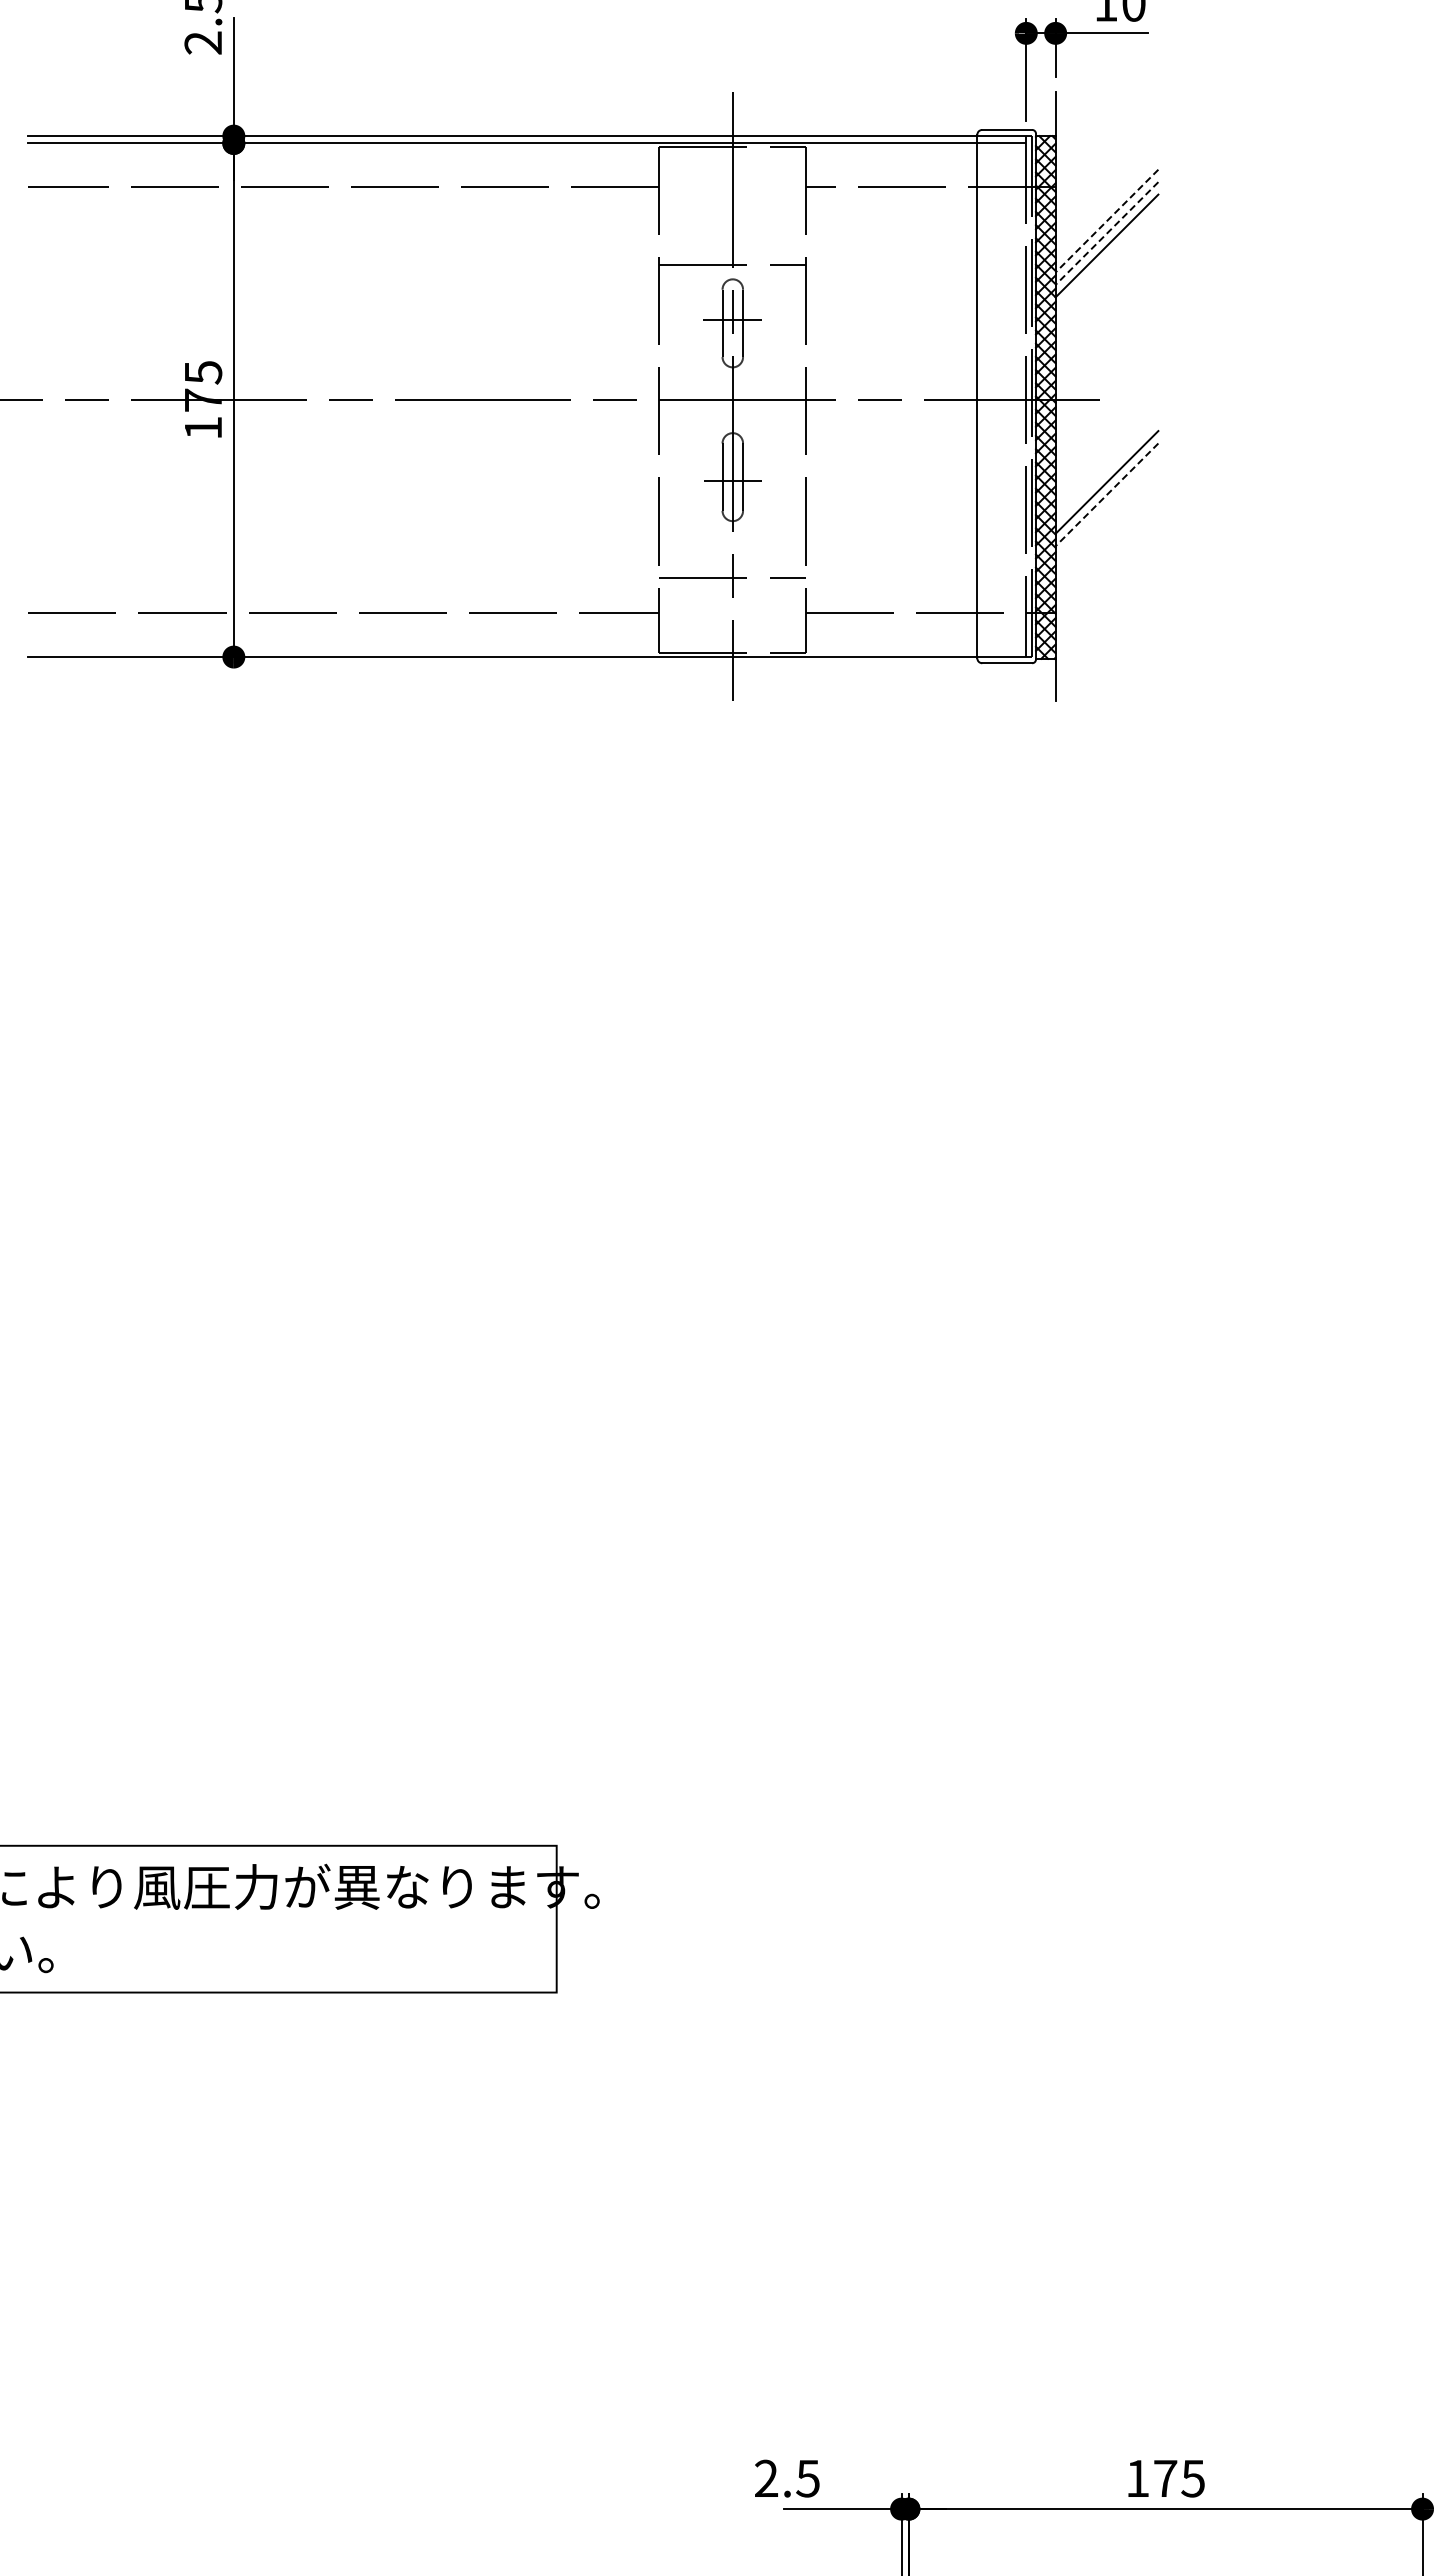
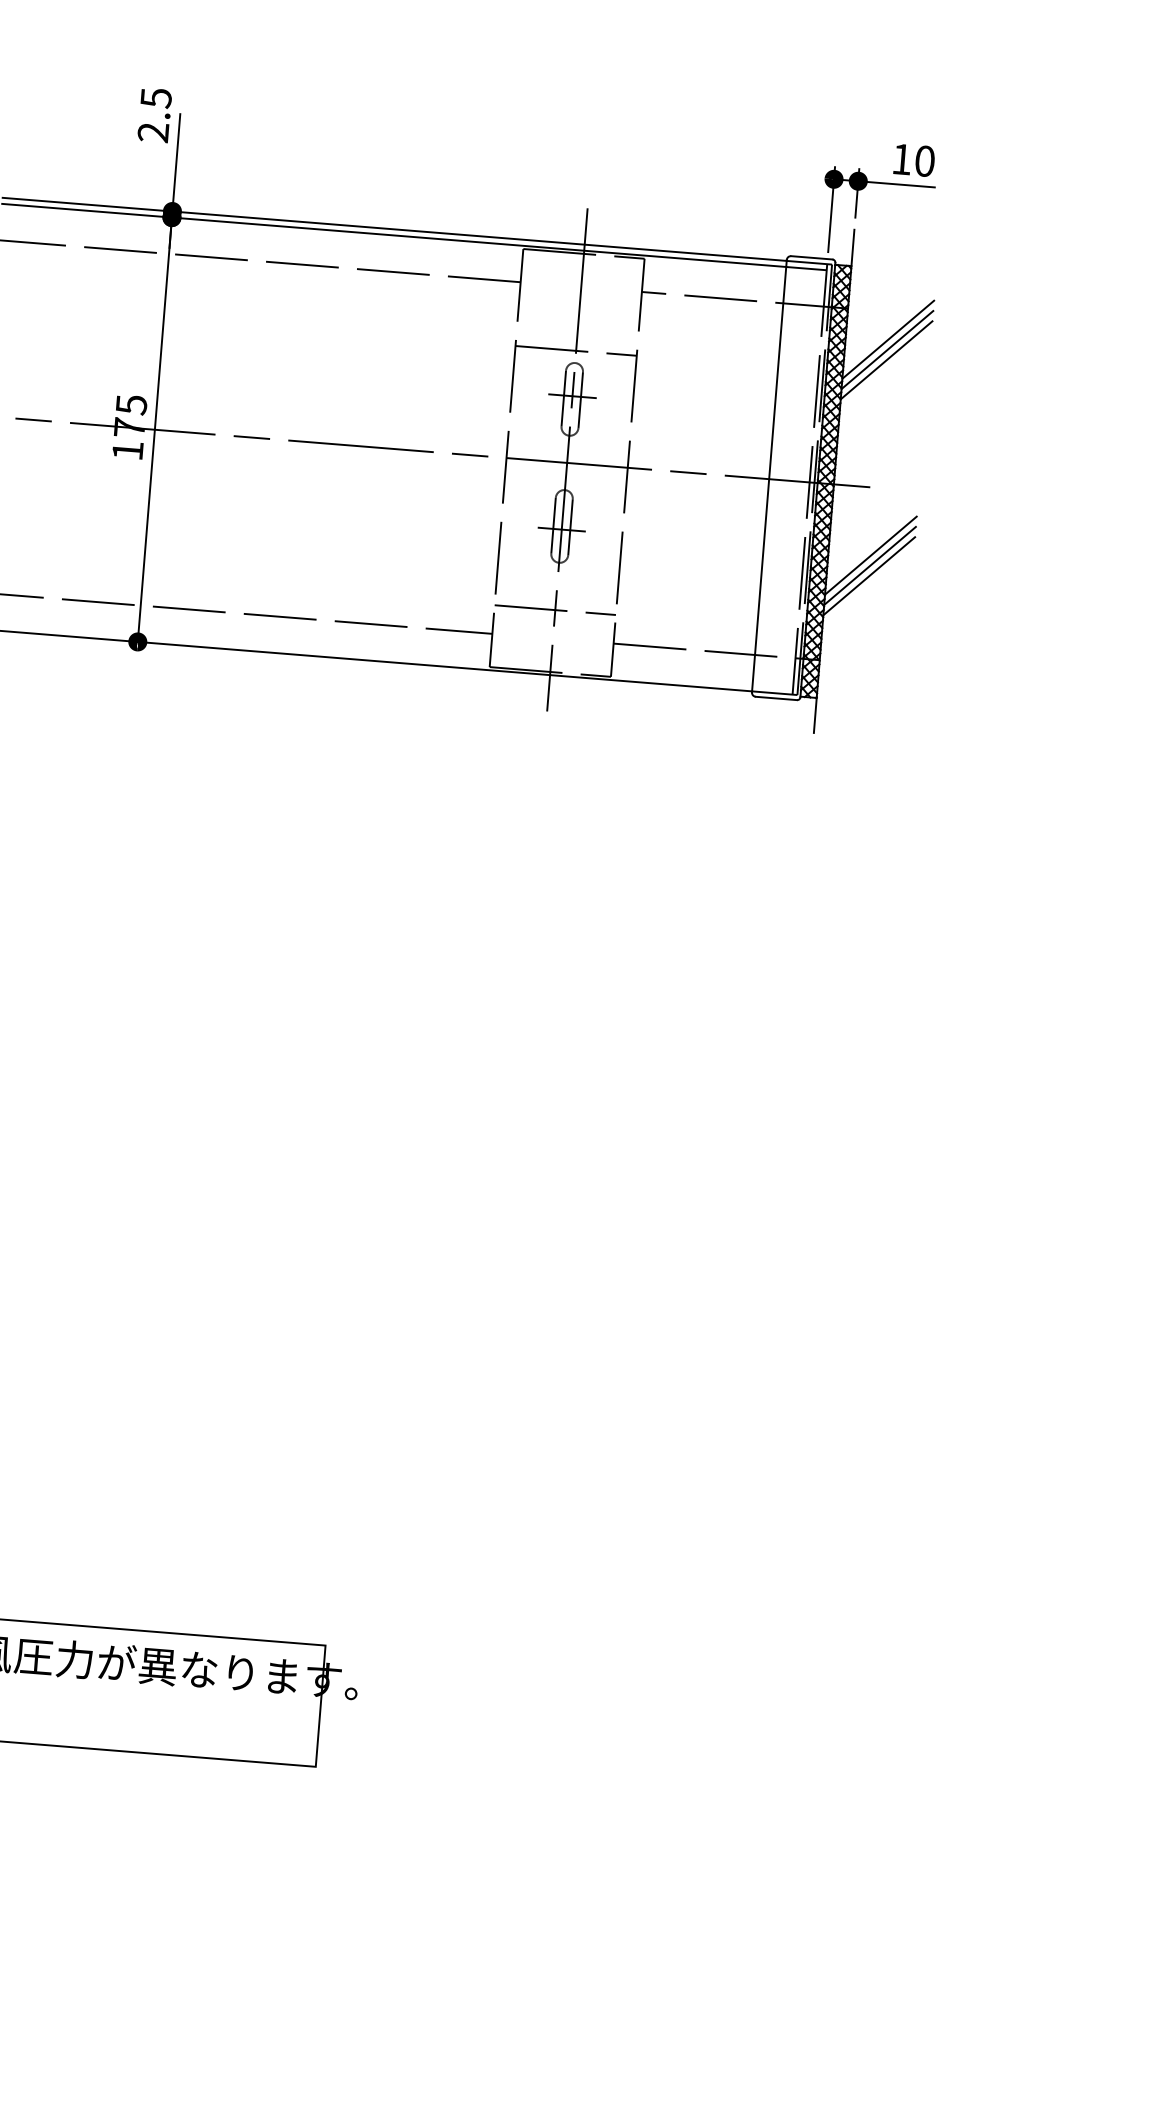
line: (1107, 221) -> (888, 340), dashed -> solid
line: (1107, 233) -> (887, 350), dashed -> solid
line: (1107, 494) -> (870, 565), dashed -> solid
line: (1106, 506) -> (868, 575), added

